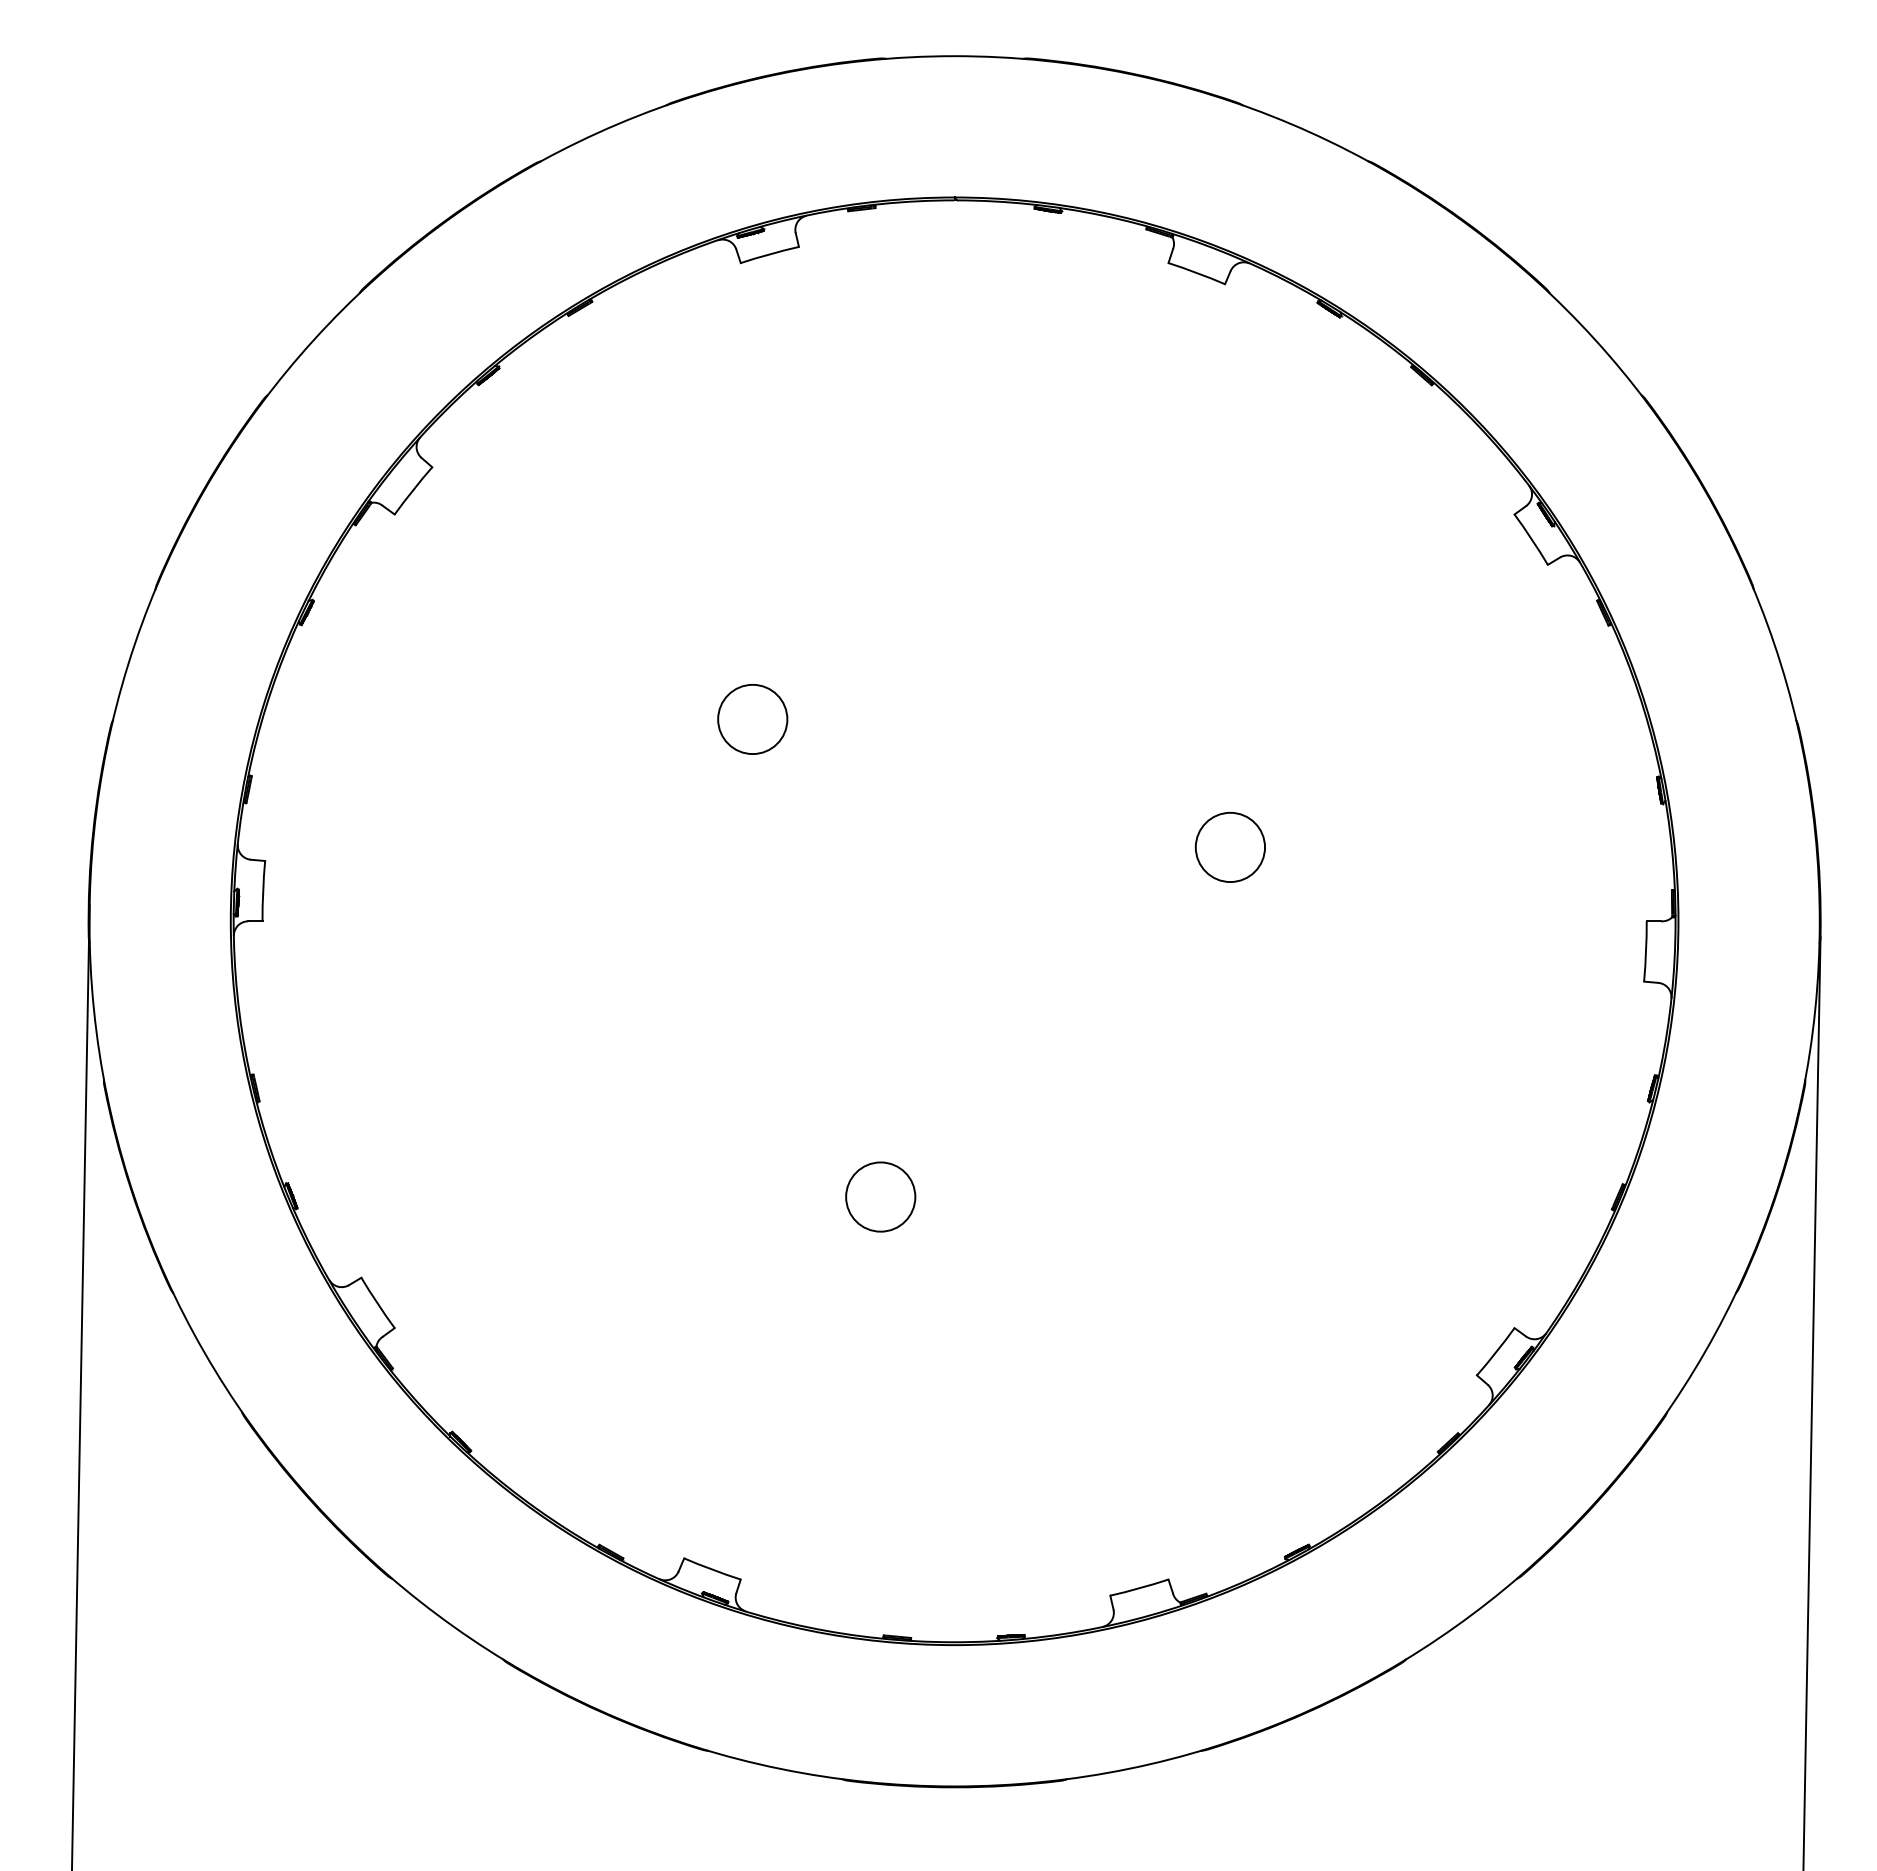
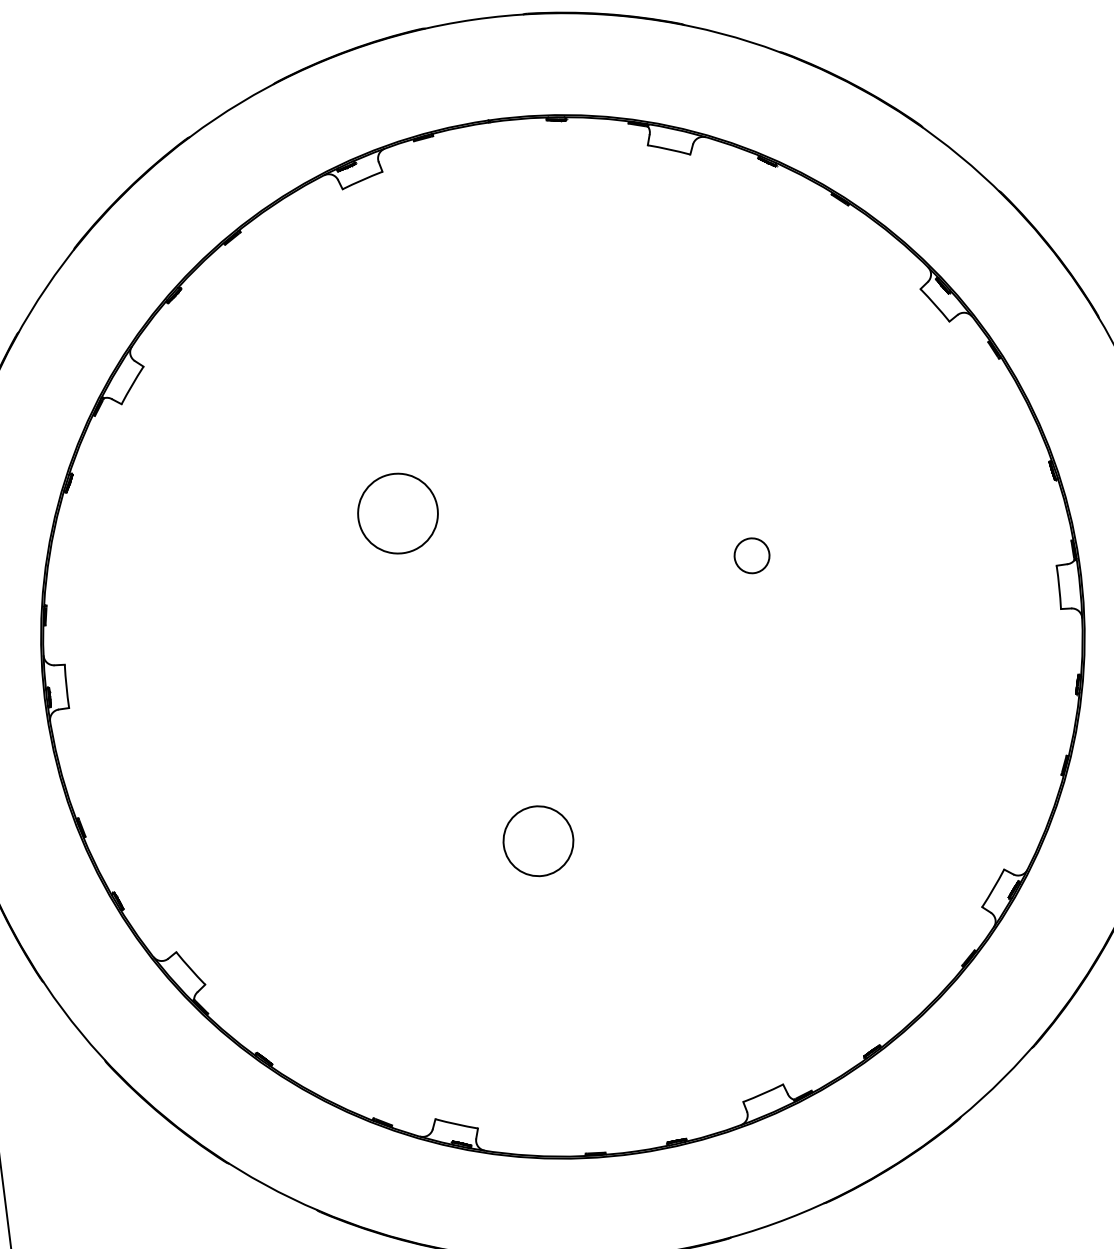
circle: (752, 719) -> (397, 513), size x1.6
circle: (1230, 847) -> (752, 555), size x0.7
circle: (880, 1196) -> (538, 840), size x1.4

